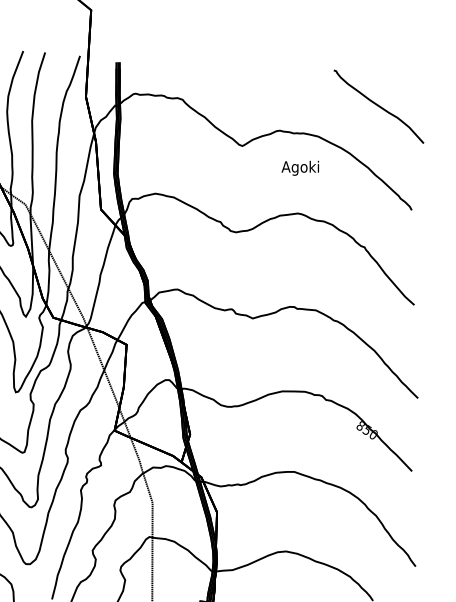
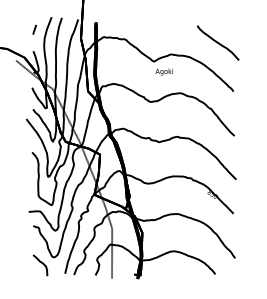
text: (298, 167) -> (163, 71), moved

